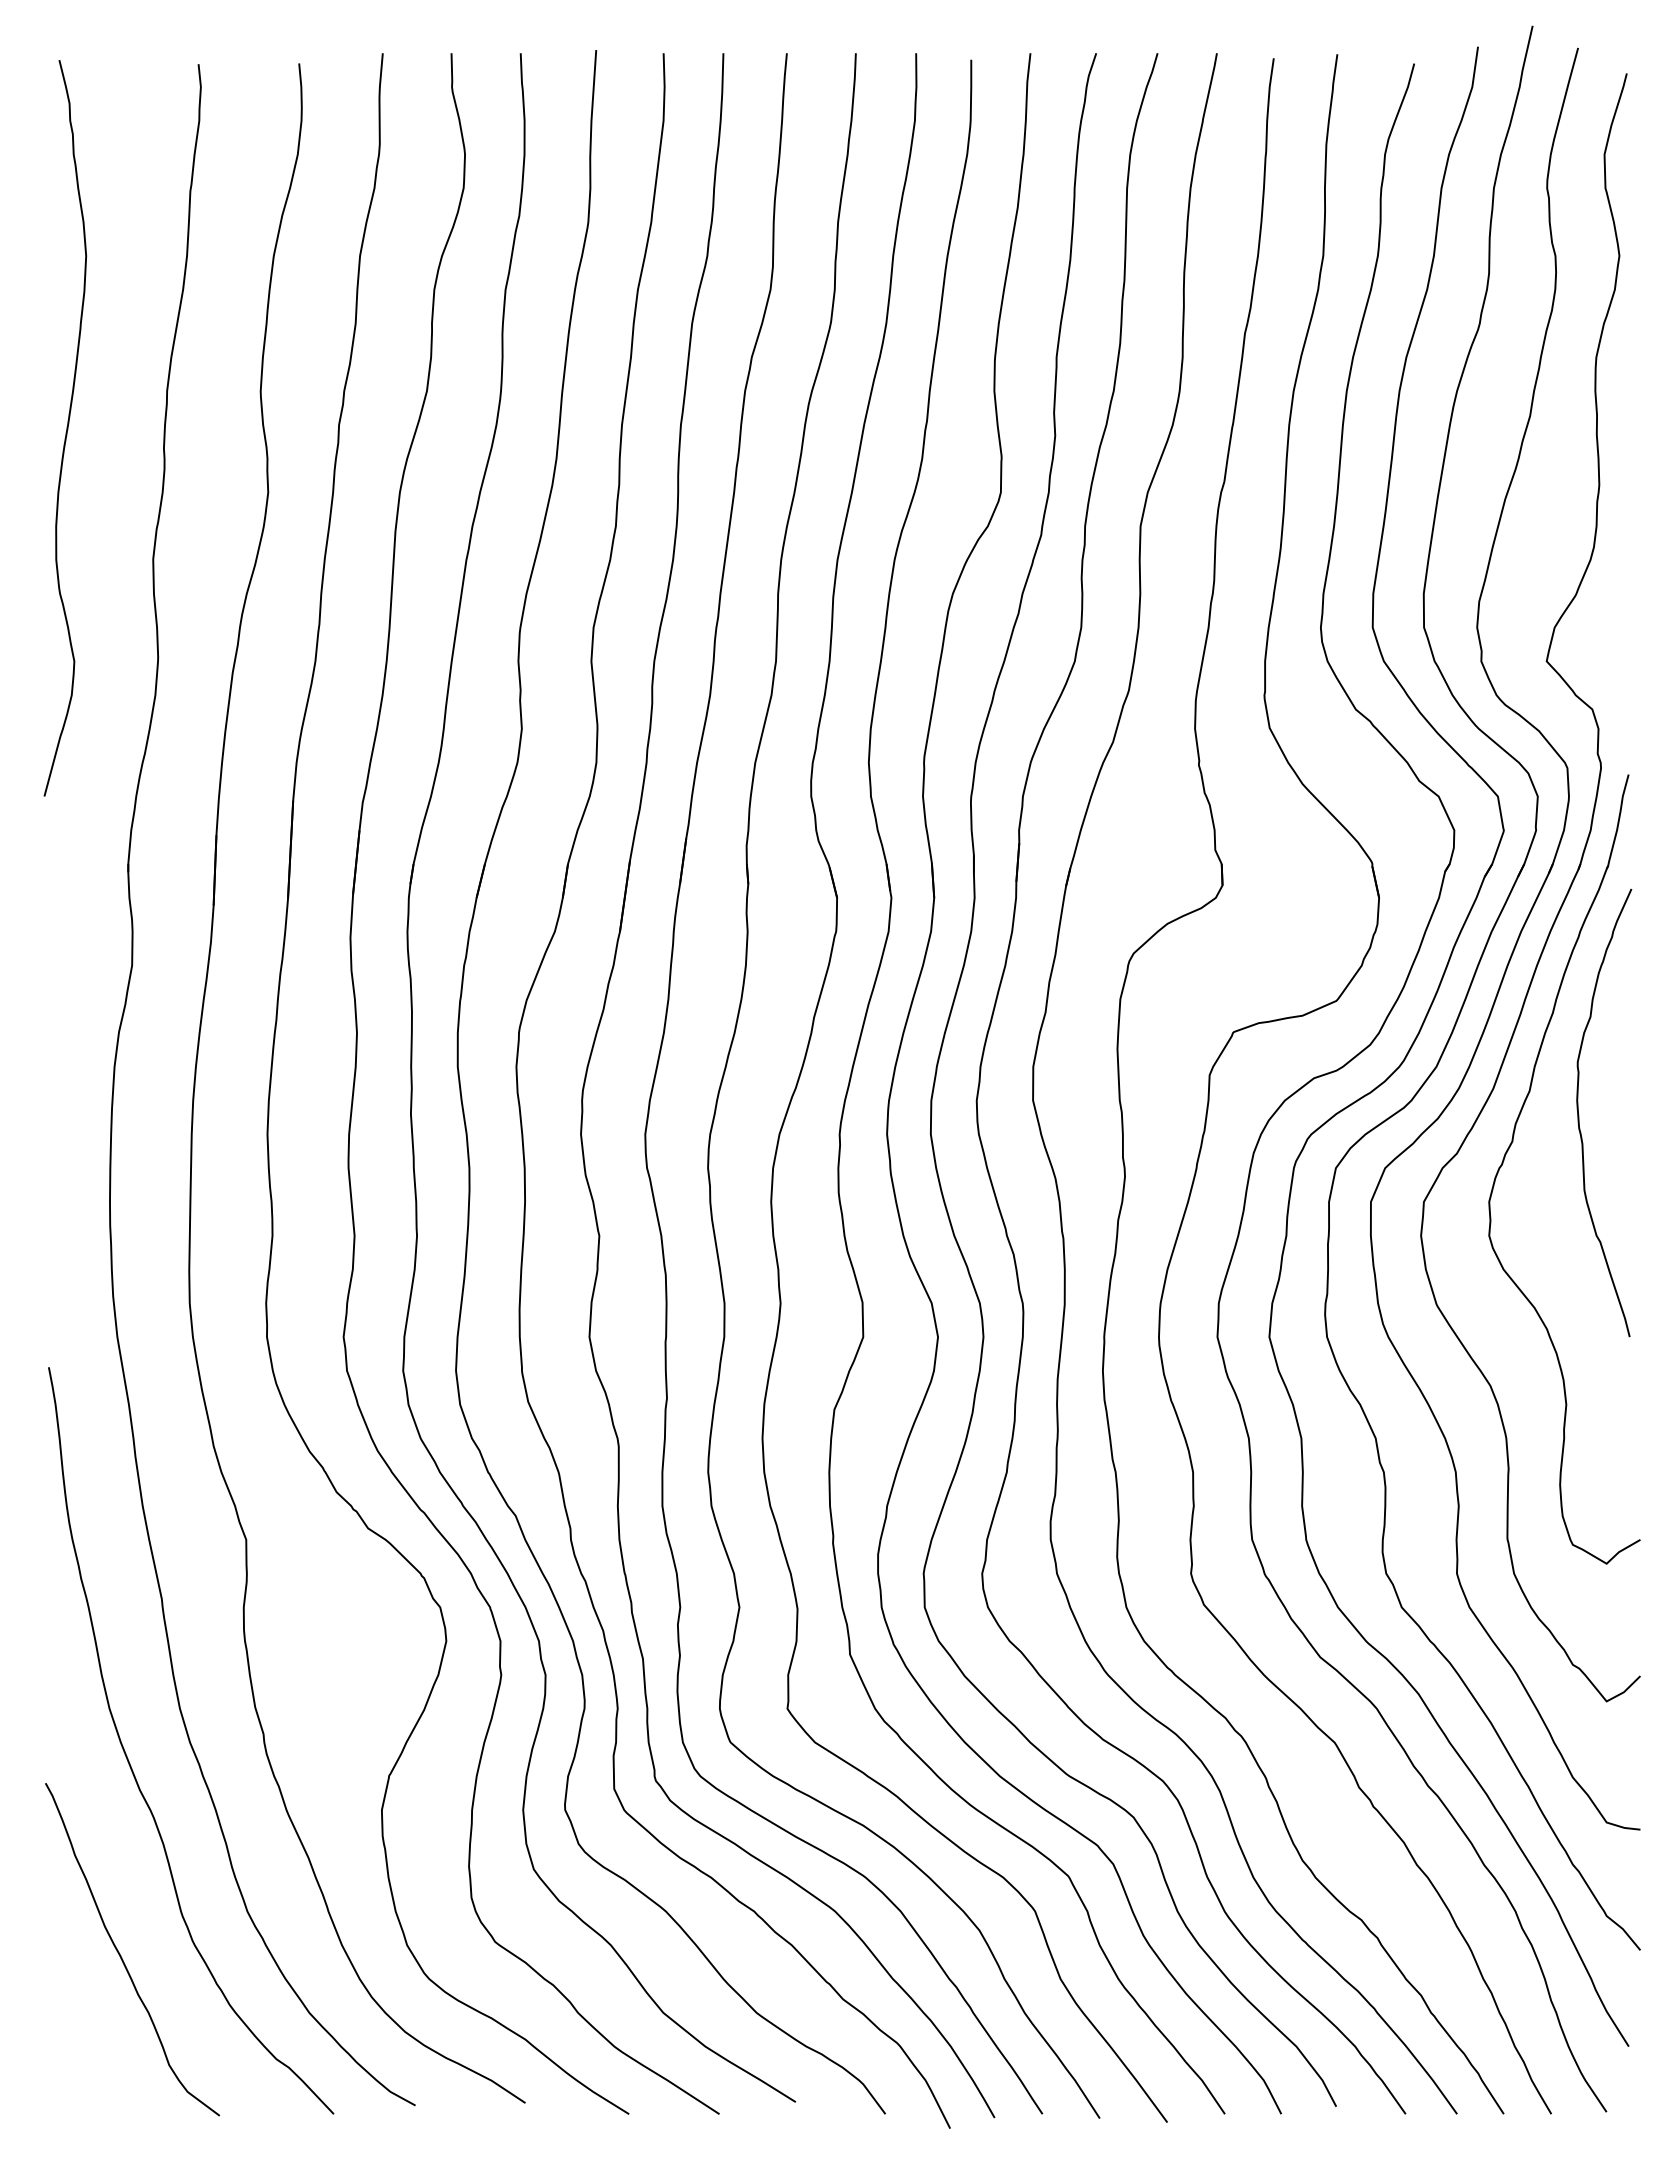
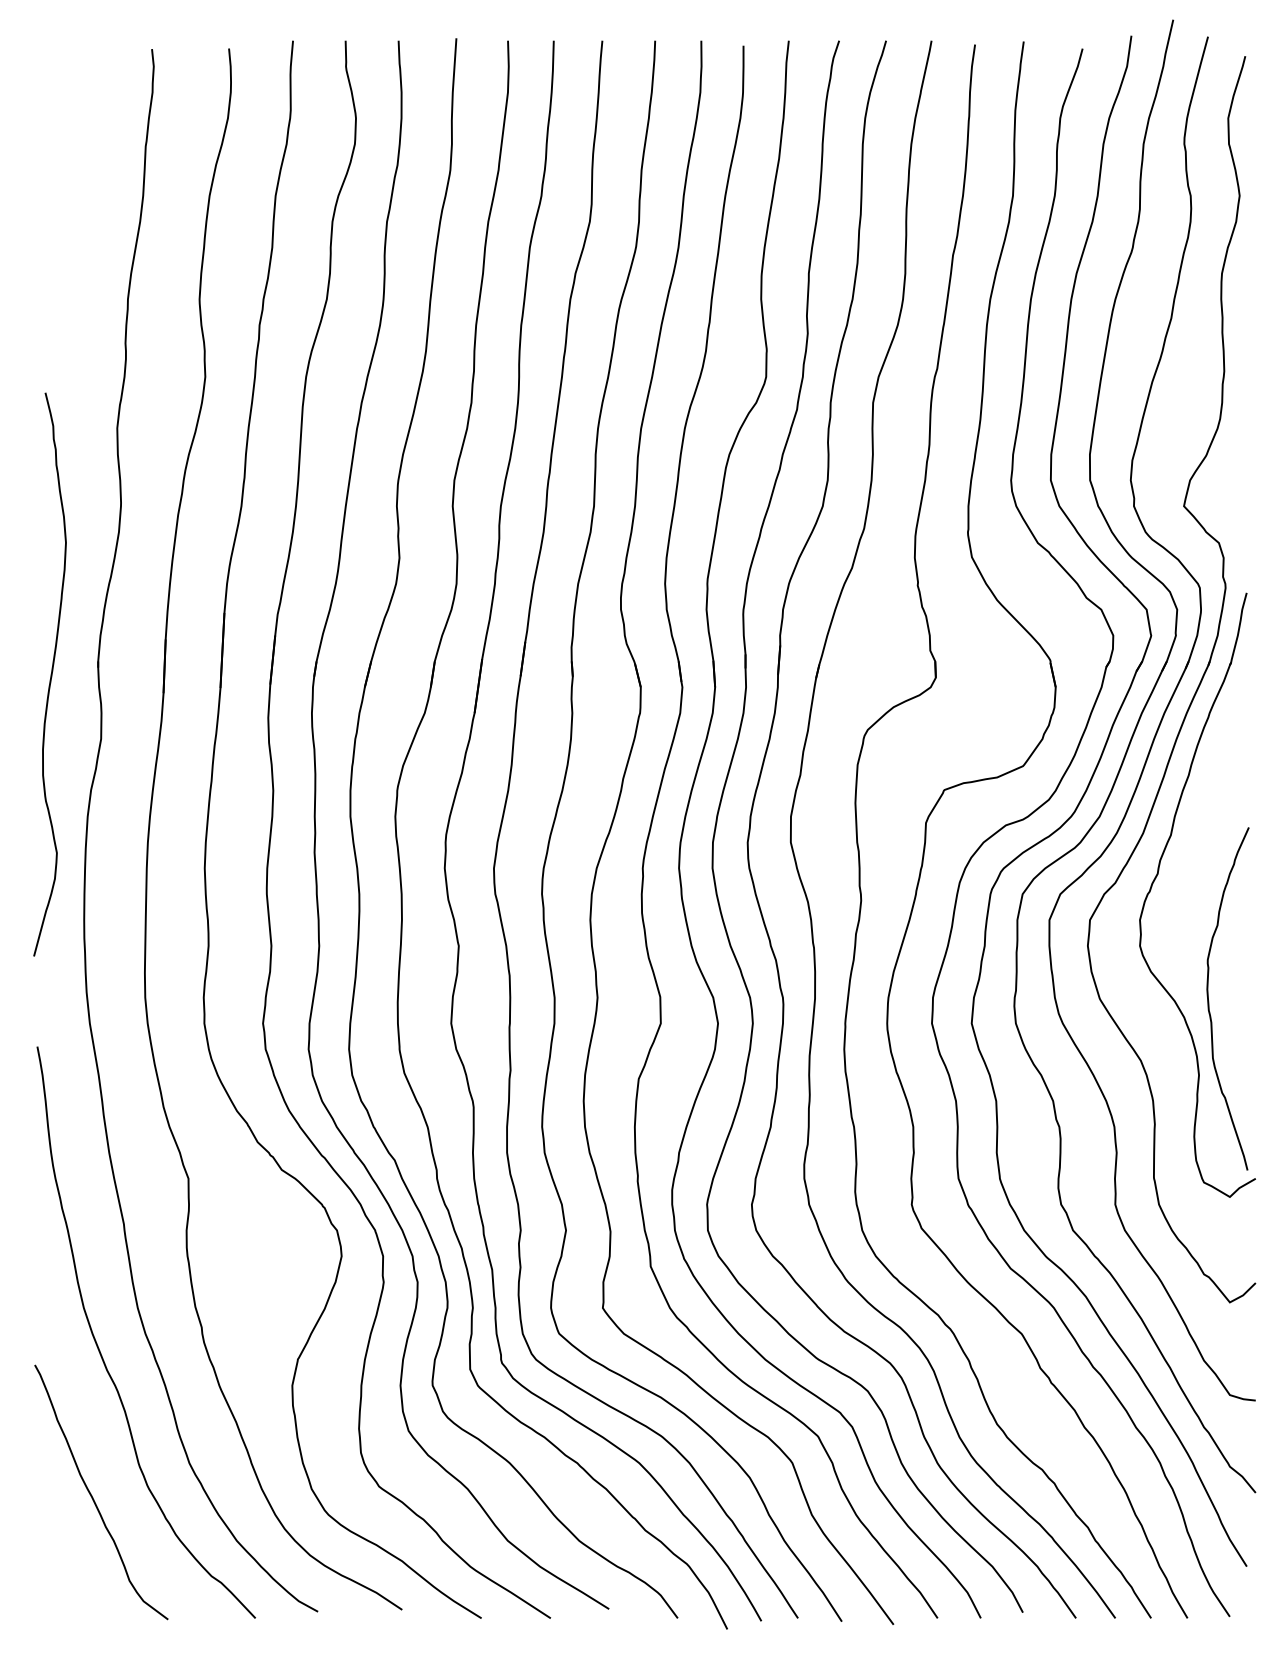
curve: (66, 428) -> (50, 674), moved
curve: (1579, 1114) -> (1209, 1000), moved

